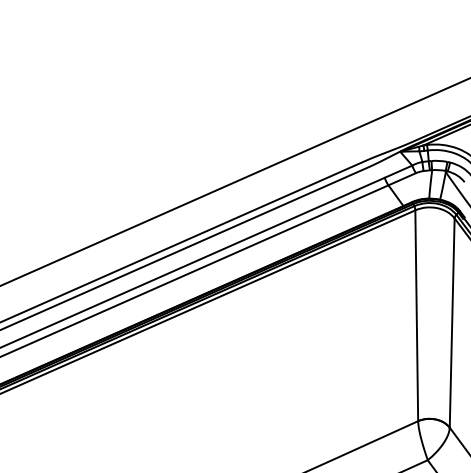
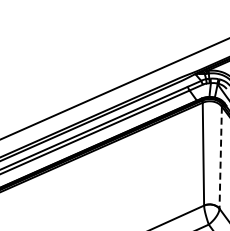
line: (451, 324) -> (220, 158), solid -> dashed

